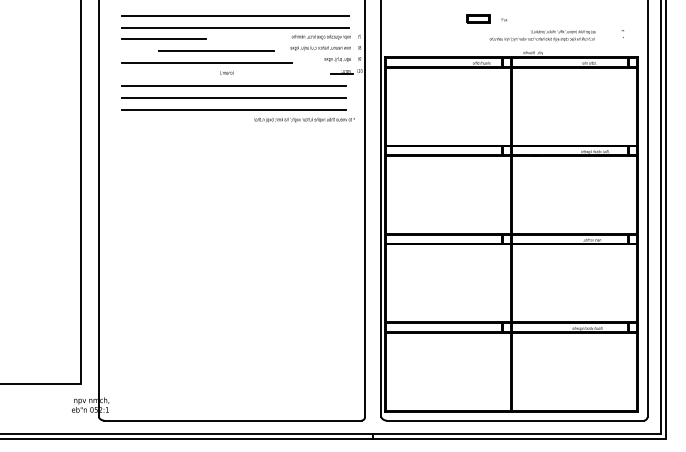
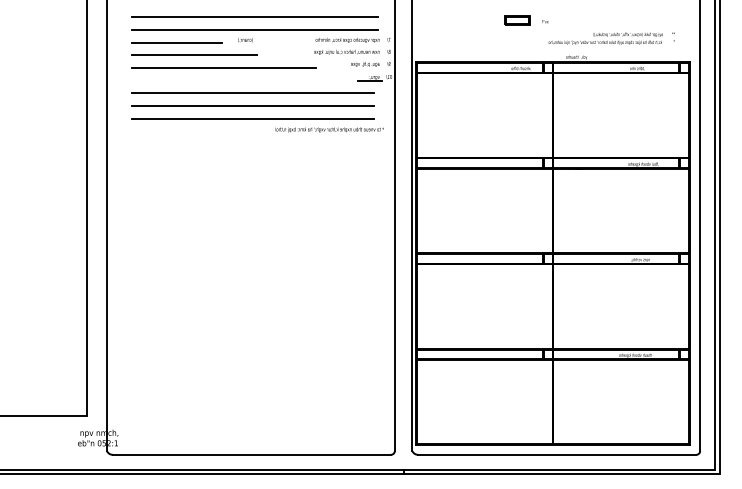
text: (542, 35) -> (605, 38), moved
line: (216, 50) -> (194, 54), moved
text: (226, 73) -> (245, 40), moved

